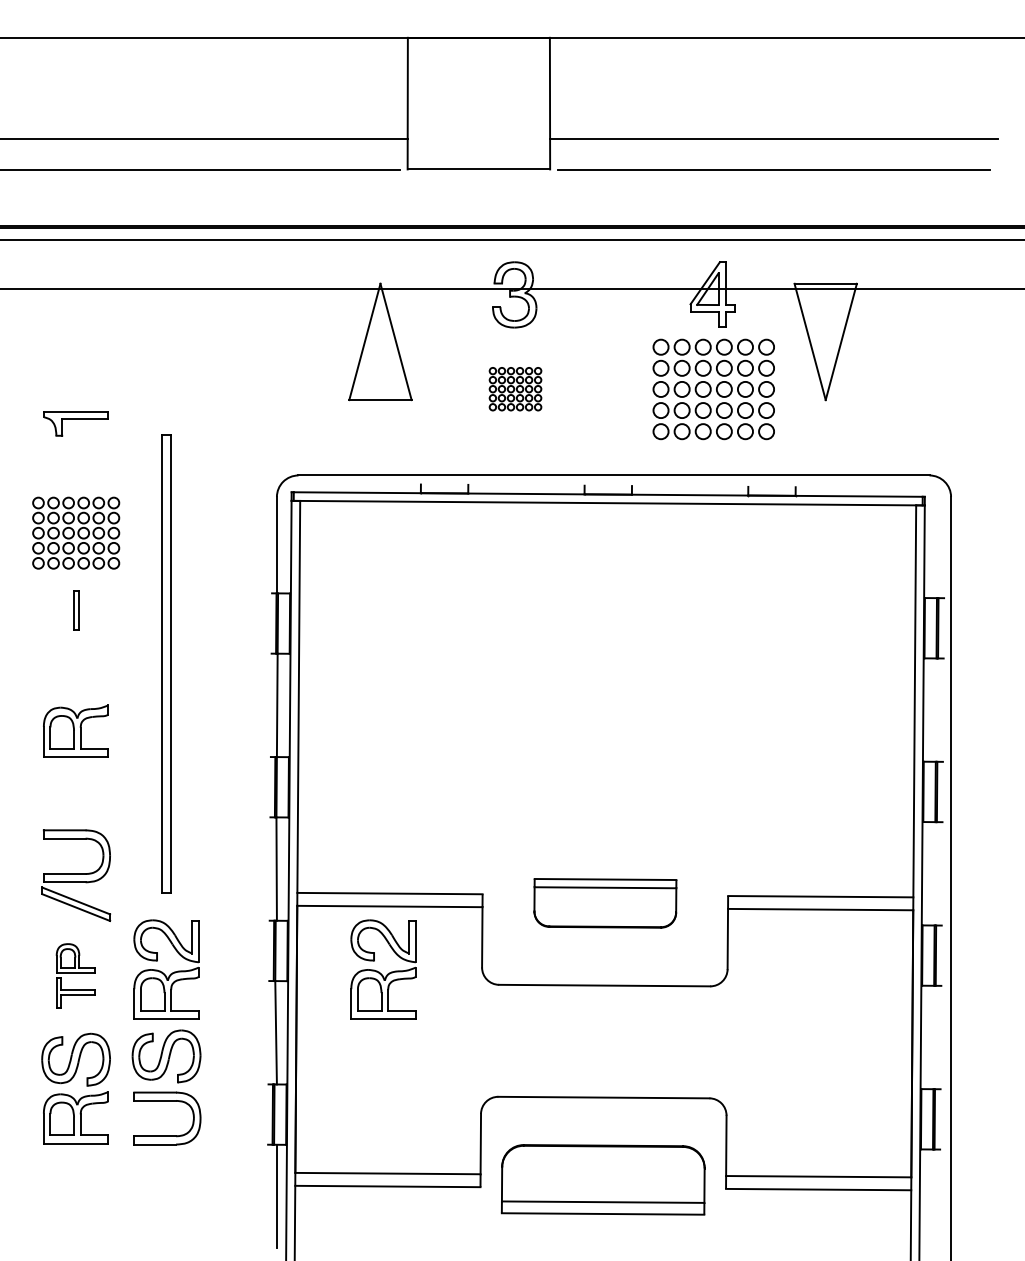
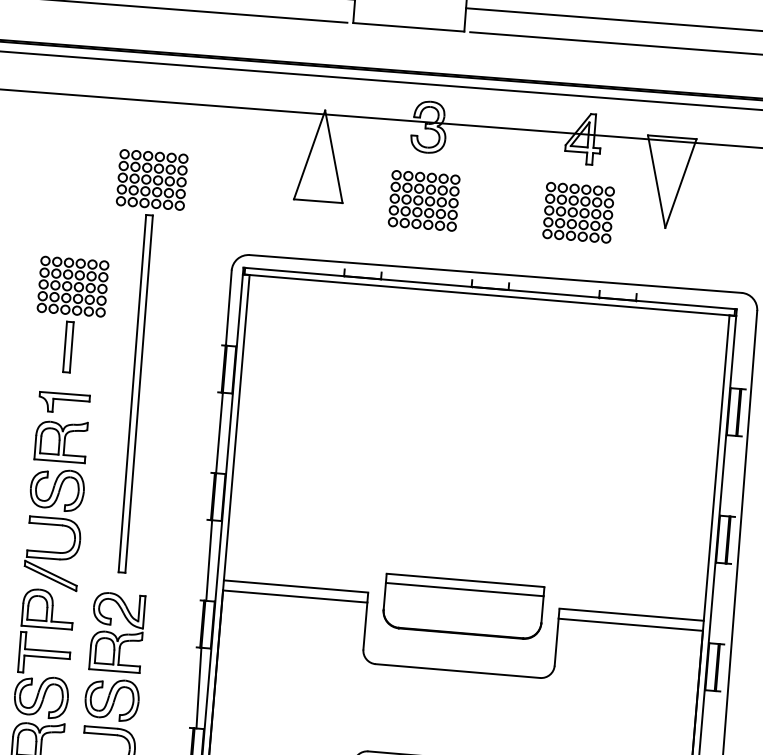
part: (166, 388) -> (152, 179), added
part: (515, 388) -> (424, 200), size x1.67
part: (713, 388) -> (578, 212), size x0.71
part: (75, 423) -> (63, 403), moved
part: (76, 610) -> (68, 347), size x1.67
part: (75, 794) -> (56, 490), added
part: (605, 903) -> (463, 607), size x1.43
part: (383, 969) -> (286, 645), removed
part: (75, 975) -> (46, 631), size x1.67

